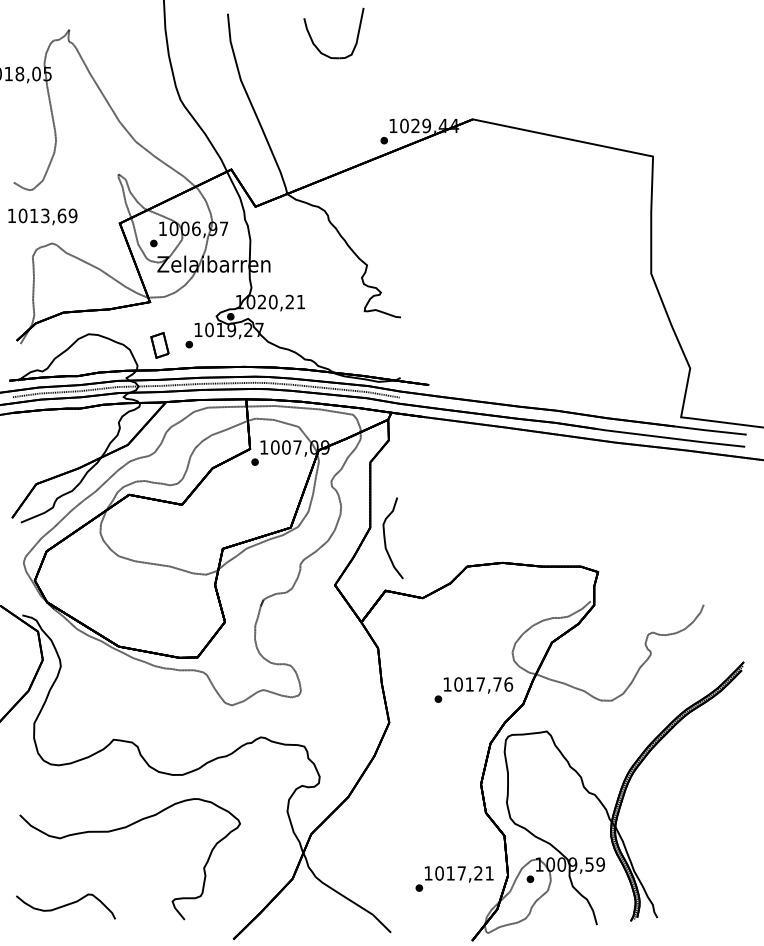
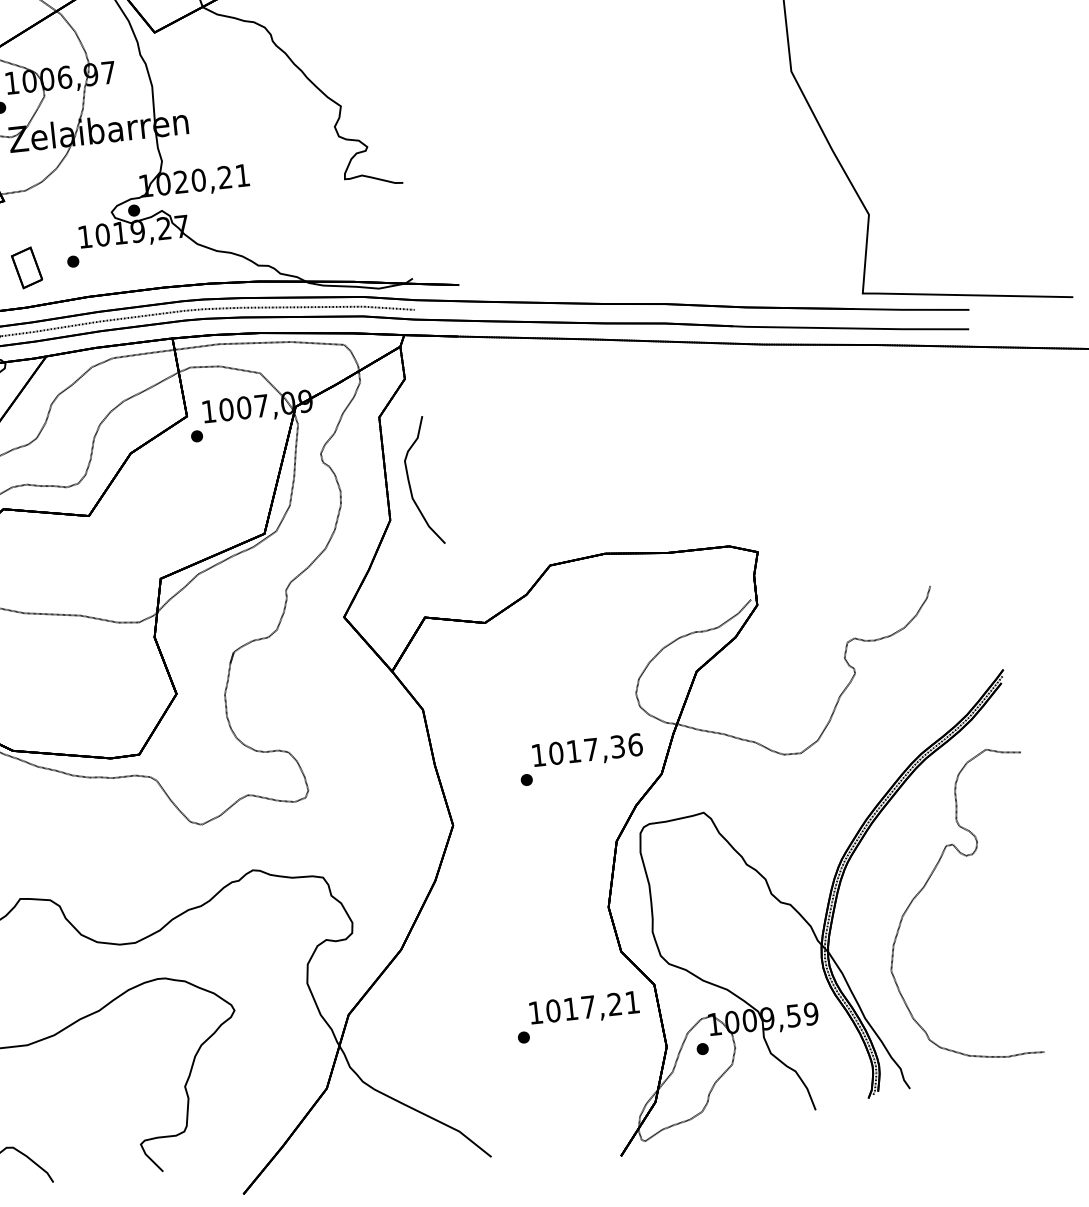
curve: (385, 538) -> (410, 482), moved
text: (497, 684) -> (617, 746), 1017,76 -> 1017,36
curve: (679, 794) -> (924, 889), added
text: (454, 878) -> (577, 1016), moved

